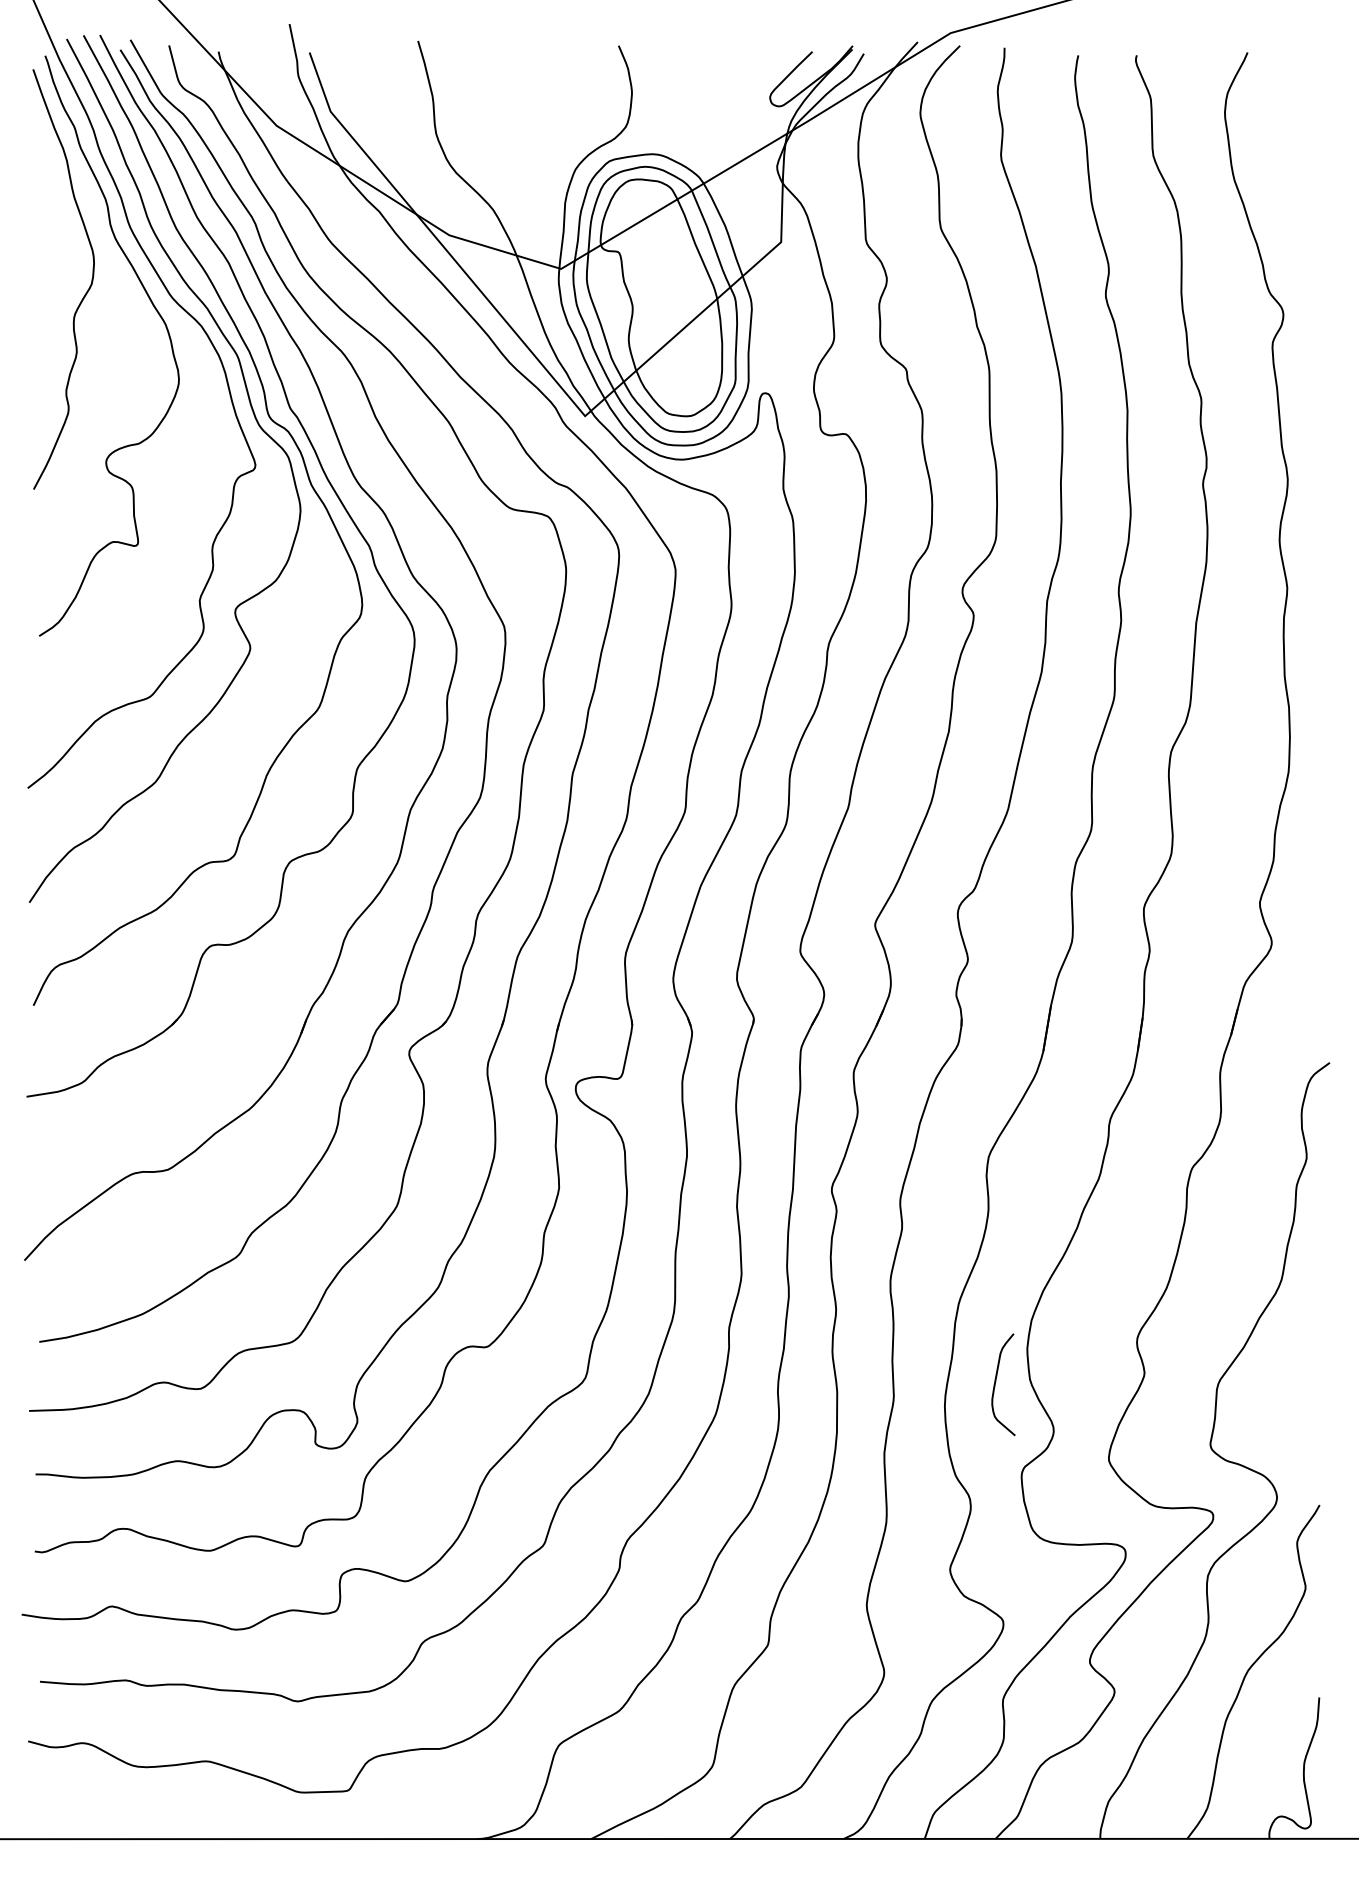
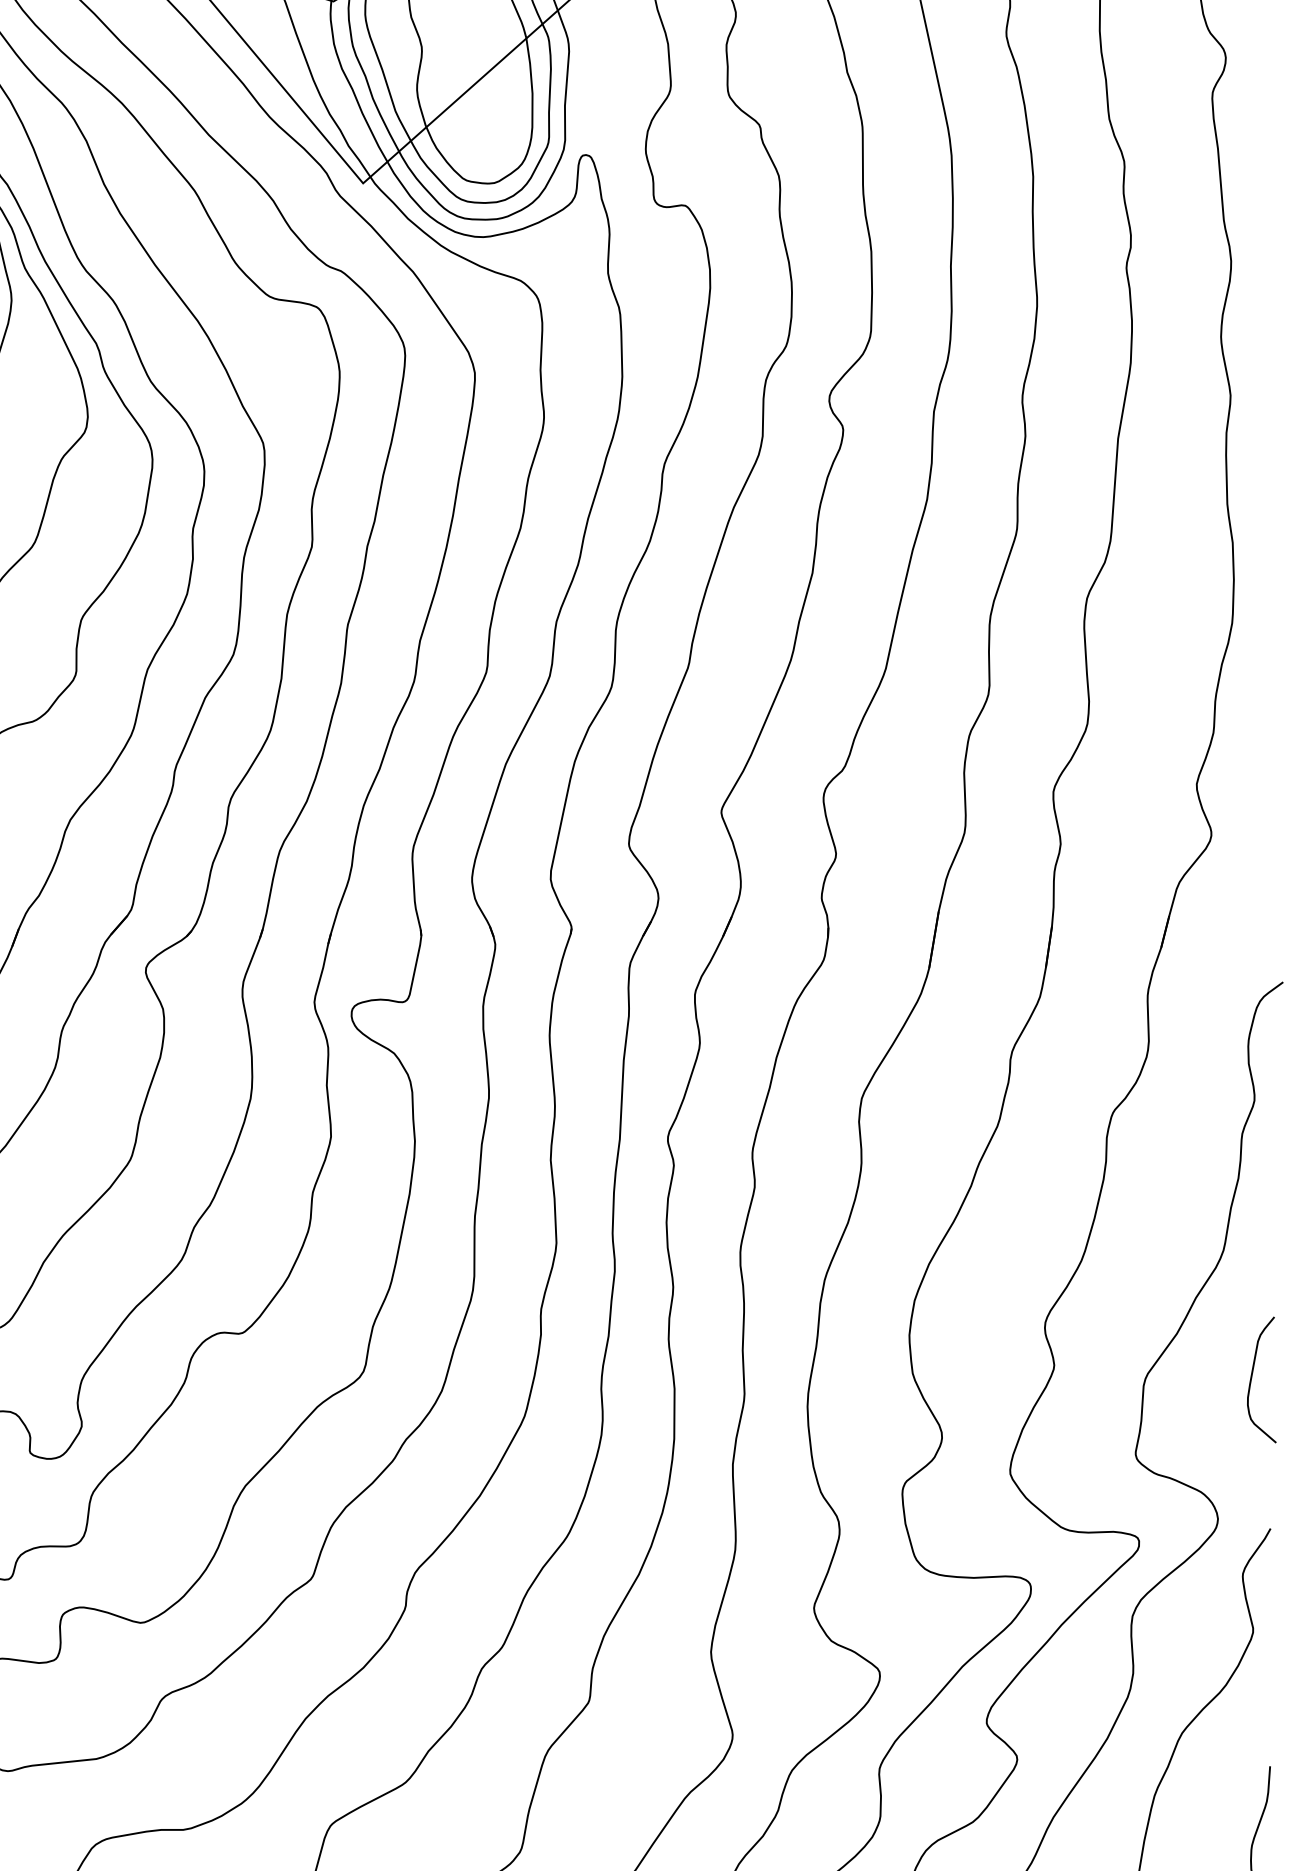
curve: (996, 1381) -> (1253, 1375), moved

